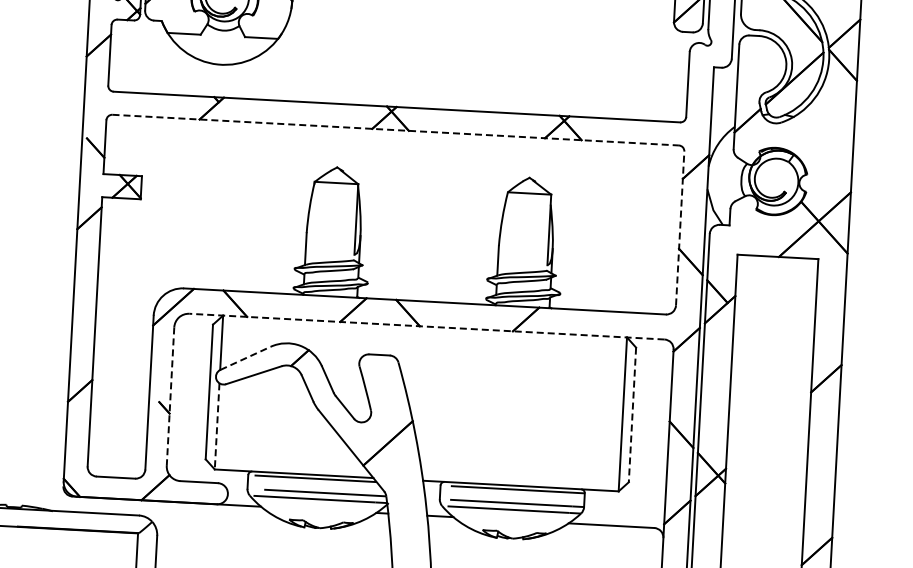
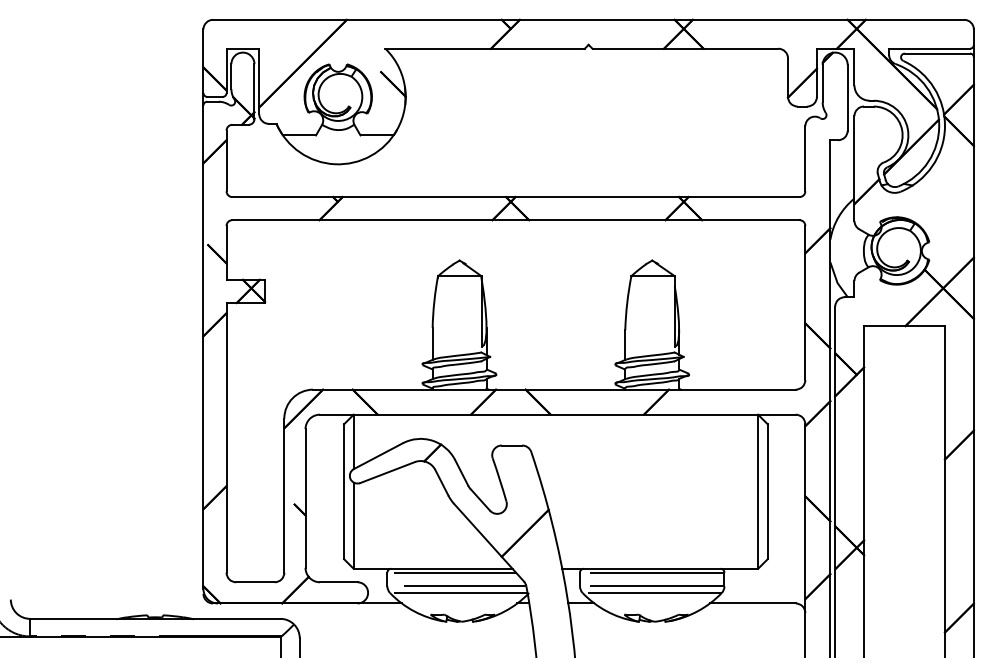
line: (395, 130) -> (515, 220), dashed -> solid
line: (680, 228) -> (805, 302), dashed -> solid
line: (426, 326) -> (557, 414), dashed -> solid
line: (245, 358) -> (378, 456), dashed -> solid
line: (170, 396) -> (305, 498), dashed -> solid
line: (632, 415) -> (767, 492), dashed -> solid
line: (216, 427) -> (353, 526), dashed -> solid

